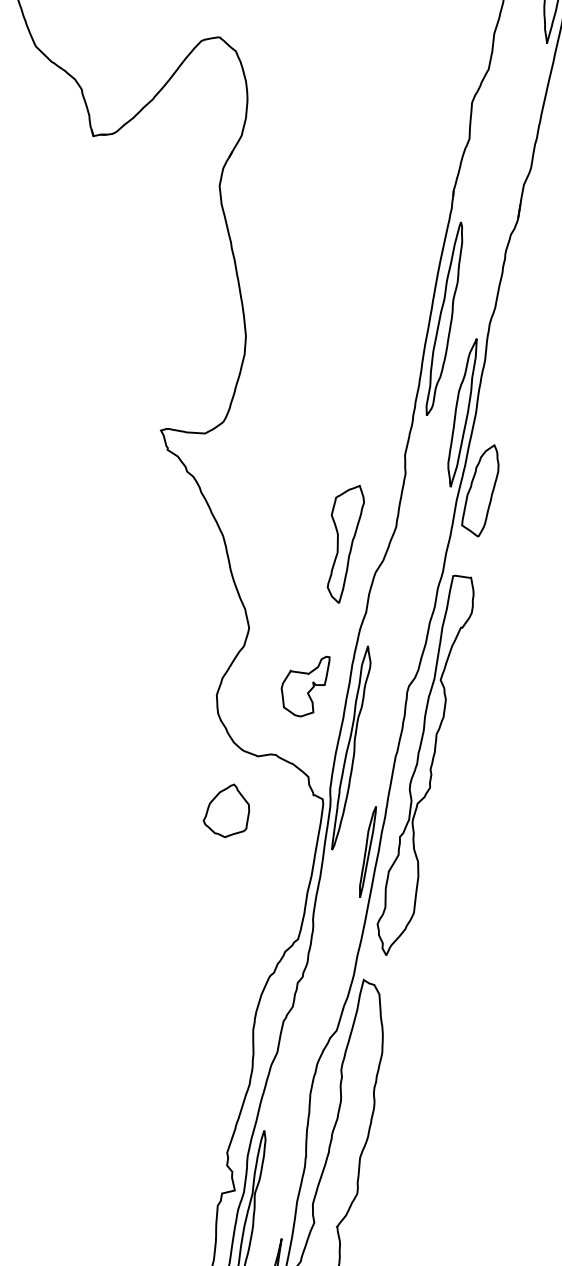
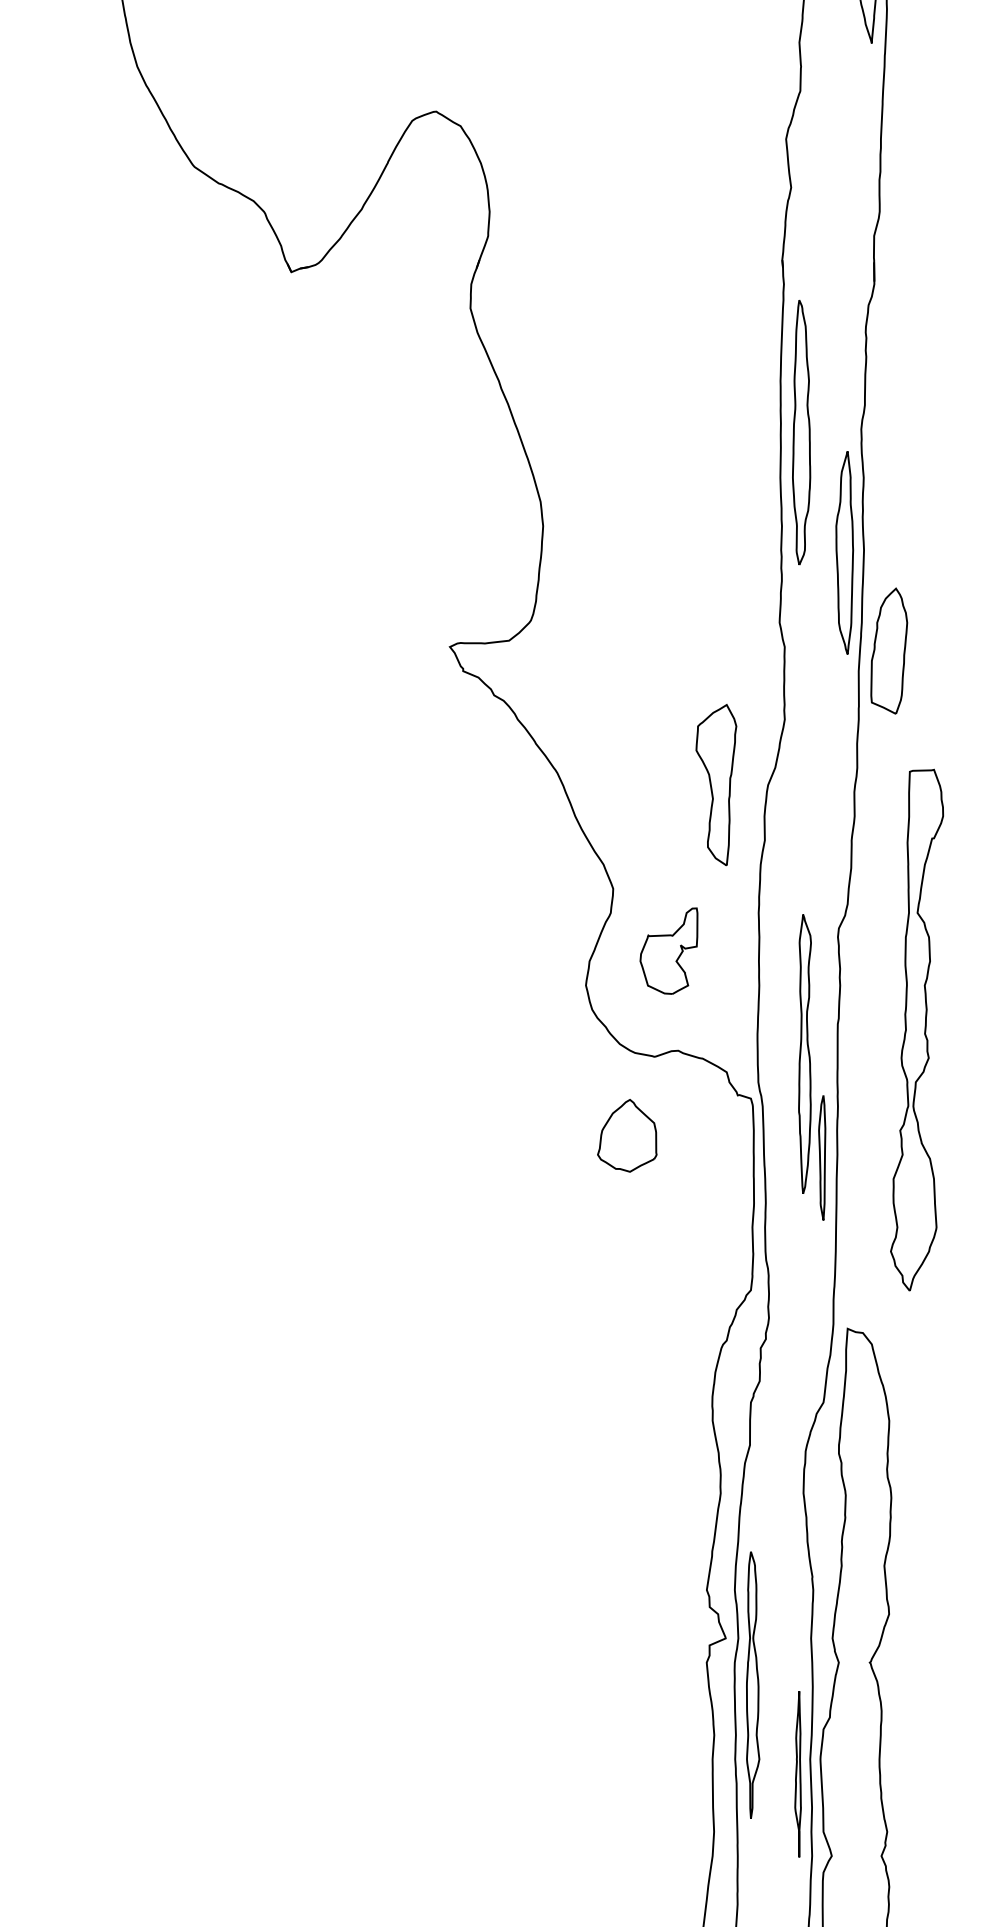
part: (341, 543) -> (716, 785), moved
part: (303, 684) -> (668, 950), moved
part: (351, 747) -> (804, 1053), moved
part: (425, 765) -> (917, 1029), moved

